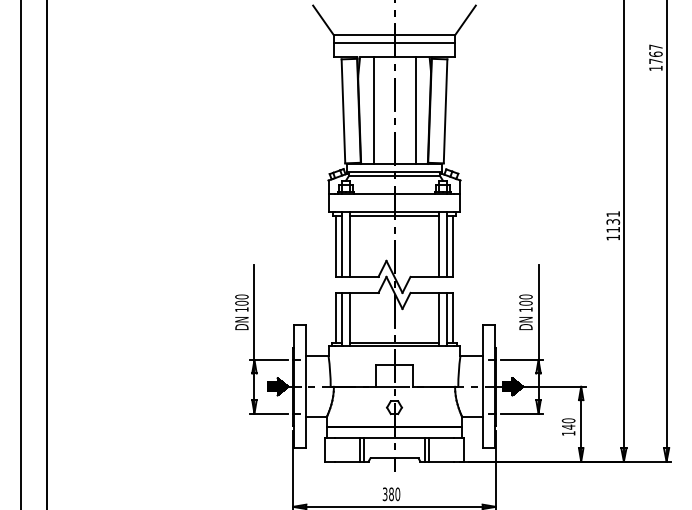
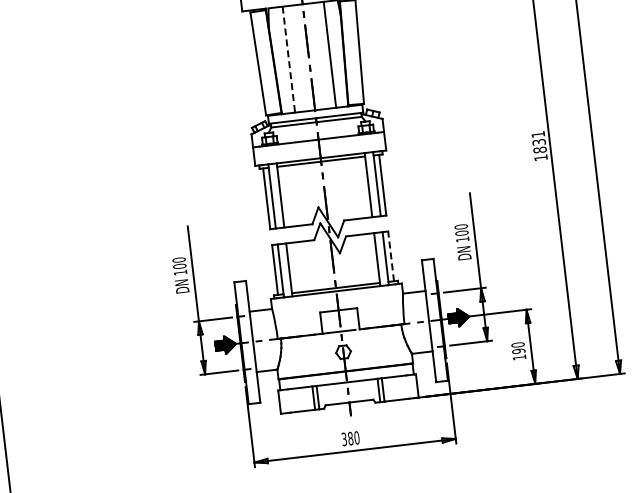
line: (374, 111) -> (289, 60), solid -> dashed
text: (613, 229) -> (540, 149), 1131 -> 1831
line: (452, 317) -> (390, 255), solid -> dashed
text: (568, 426) -> (518, 350), 140 -> 190

